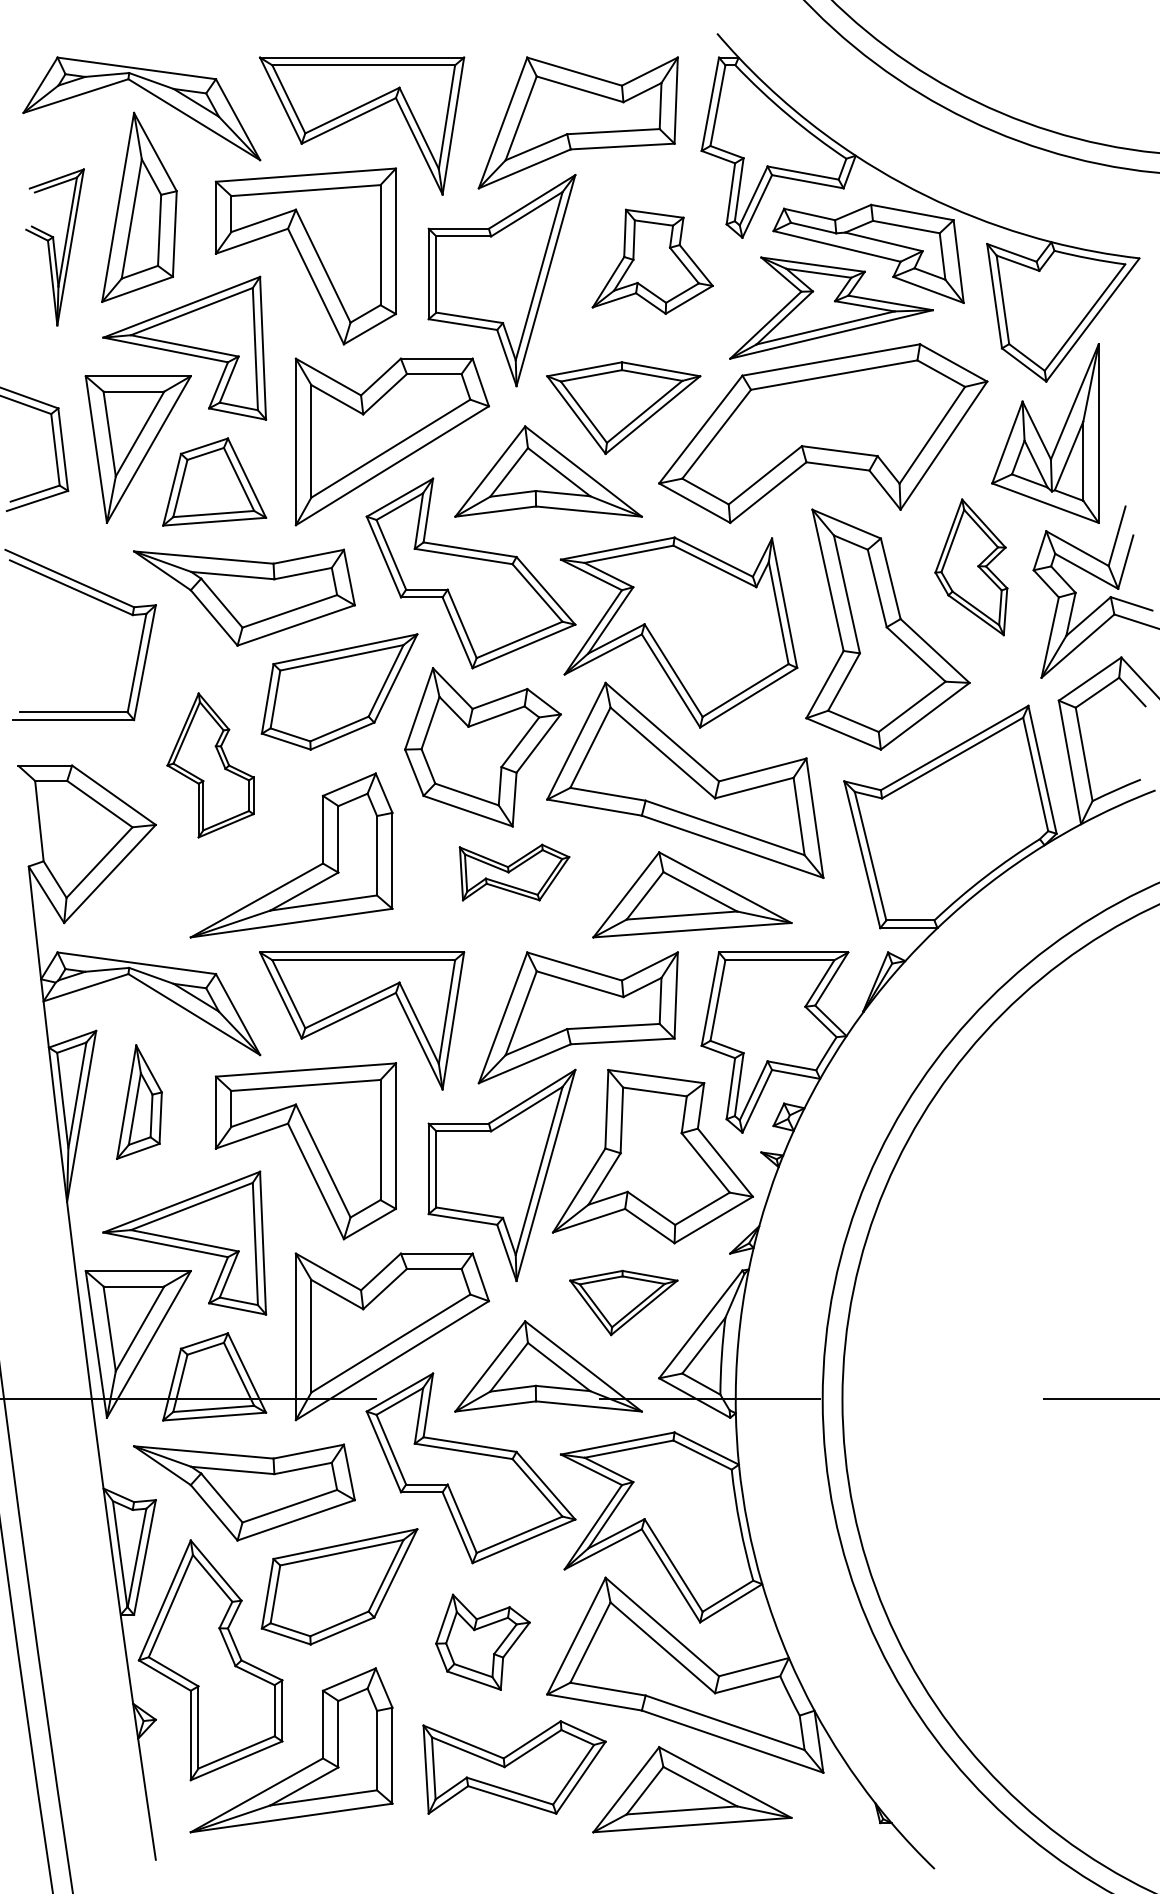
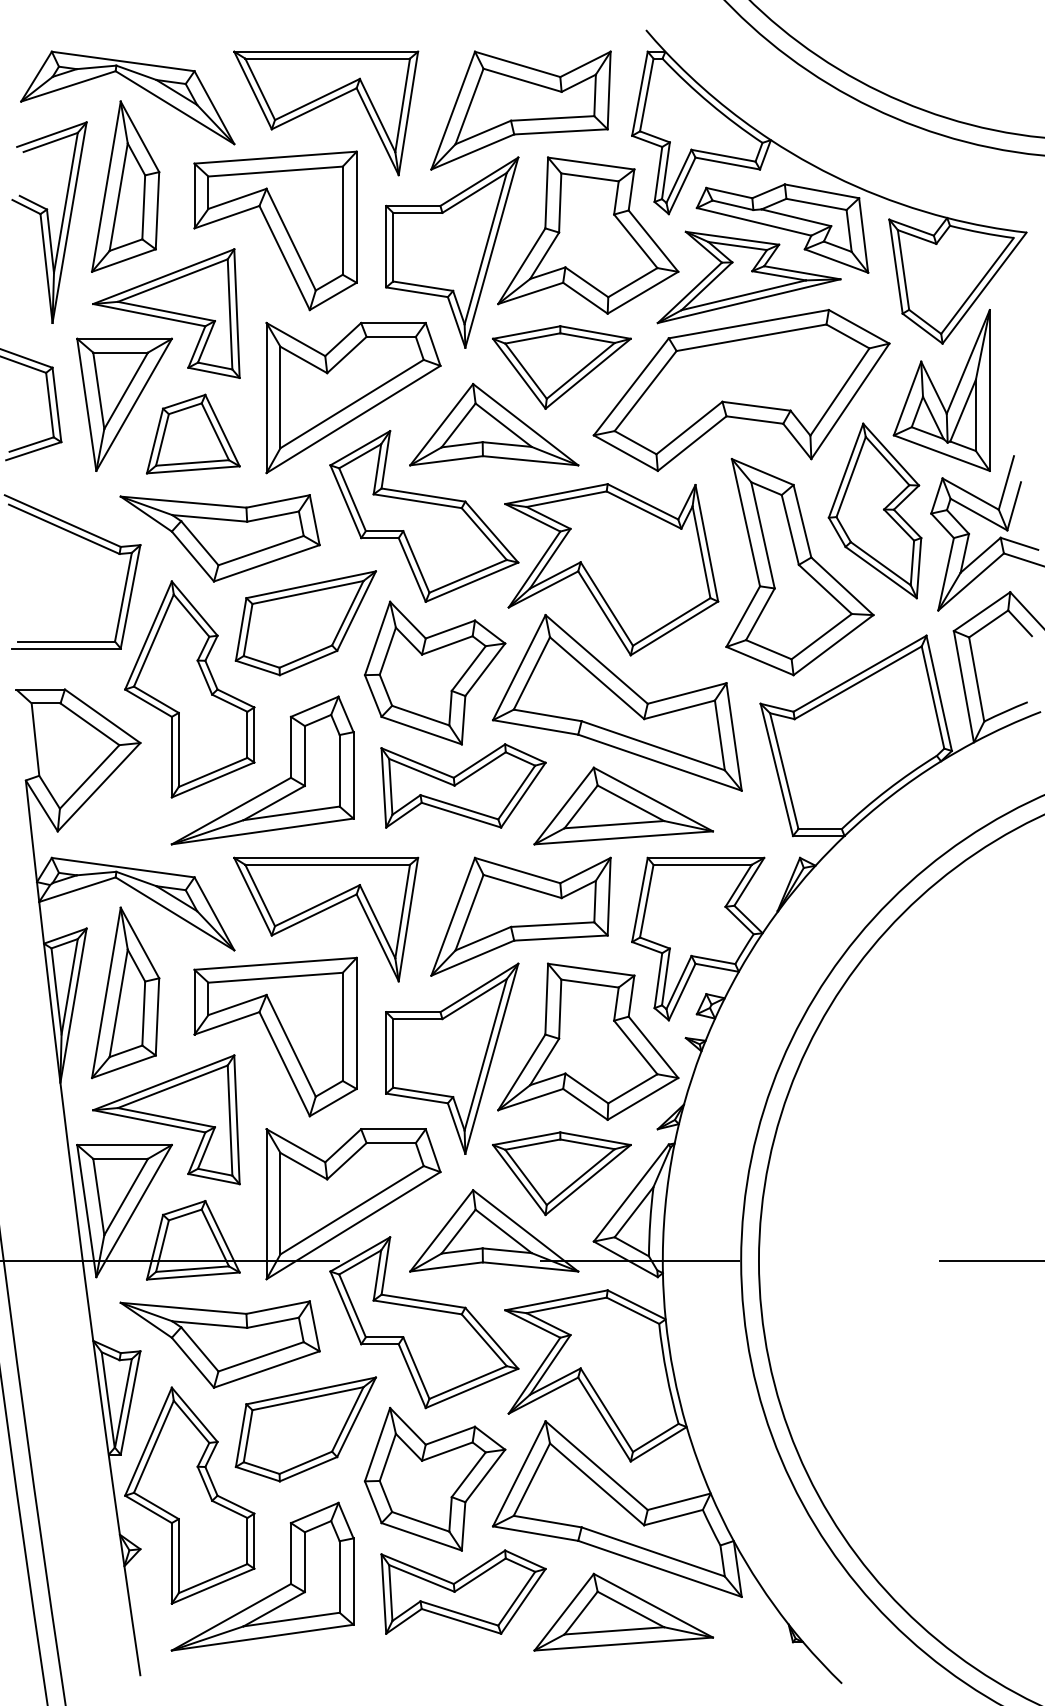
part: (54, 247) -> (49, 222), size x1.43
part: (652, 261) -> (587, 235), size x1.67
part: (971, 567) -> (875, 511), size x1.43
part: (210, 765) -> (189, 689), size x1.67
part: (514, 872) -> (463, 785), size x1.67
part: (139, 1101) -> (125, 992), size x1.67
part: (623, 1302) -> (561, 1173), size x1.43
part: (482, 1642) -> (434, 1479), size x1.67

